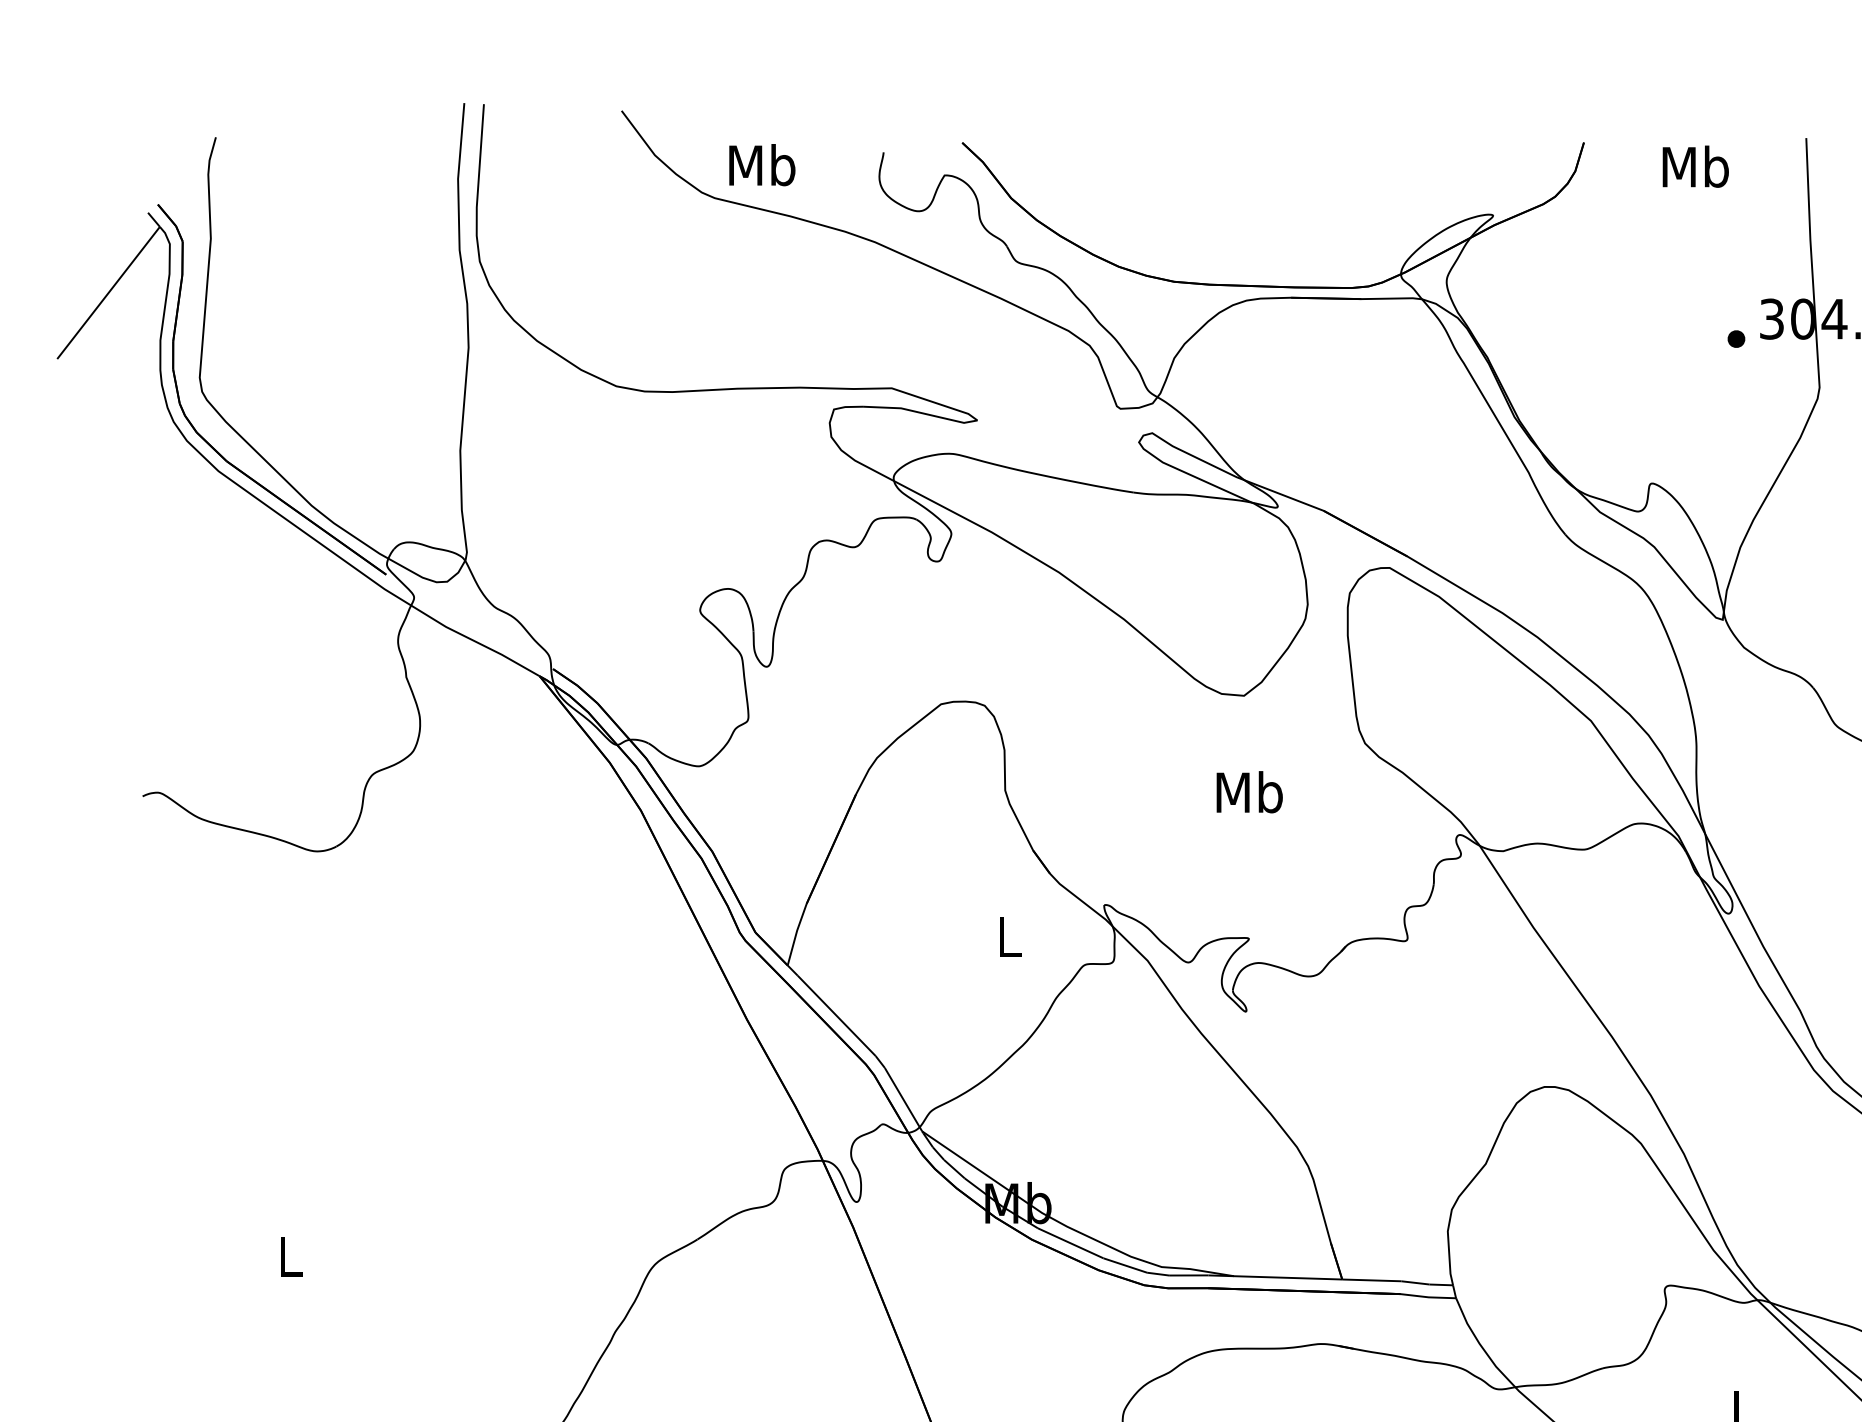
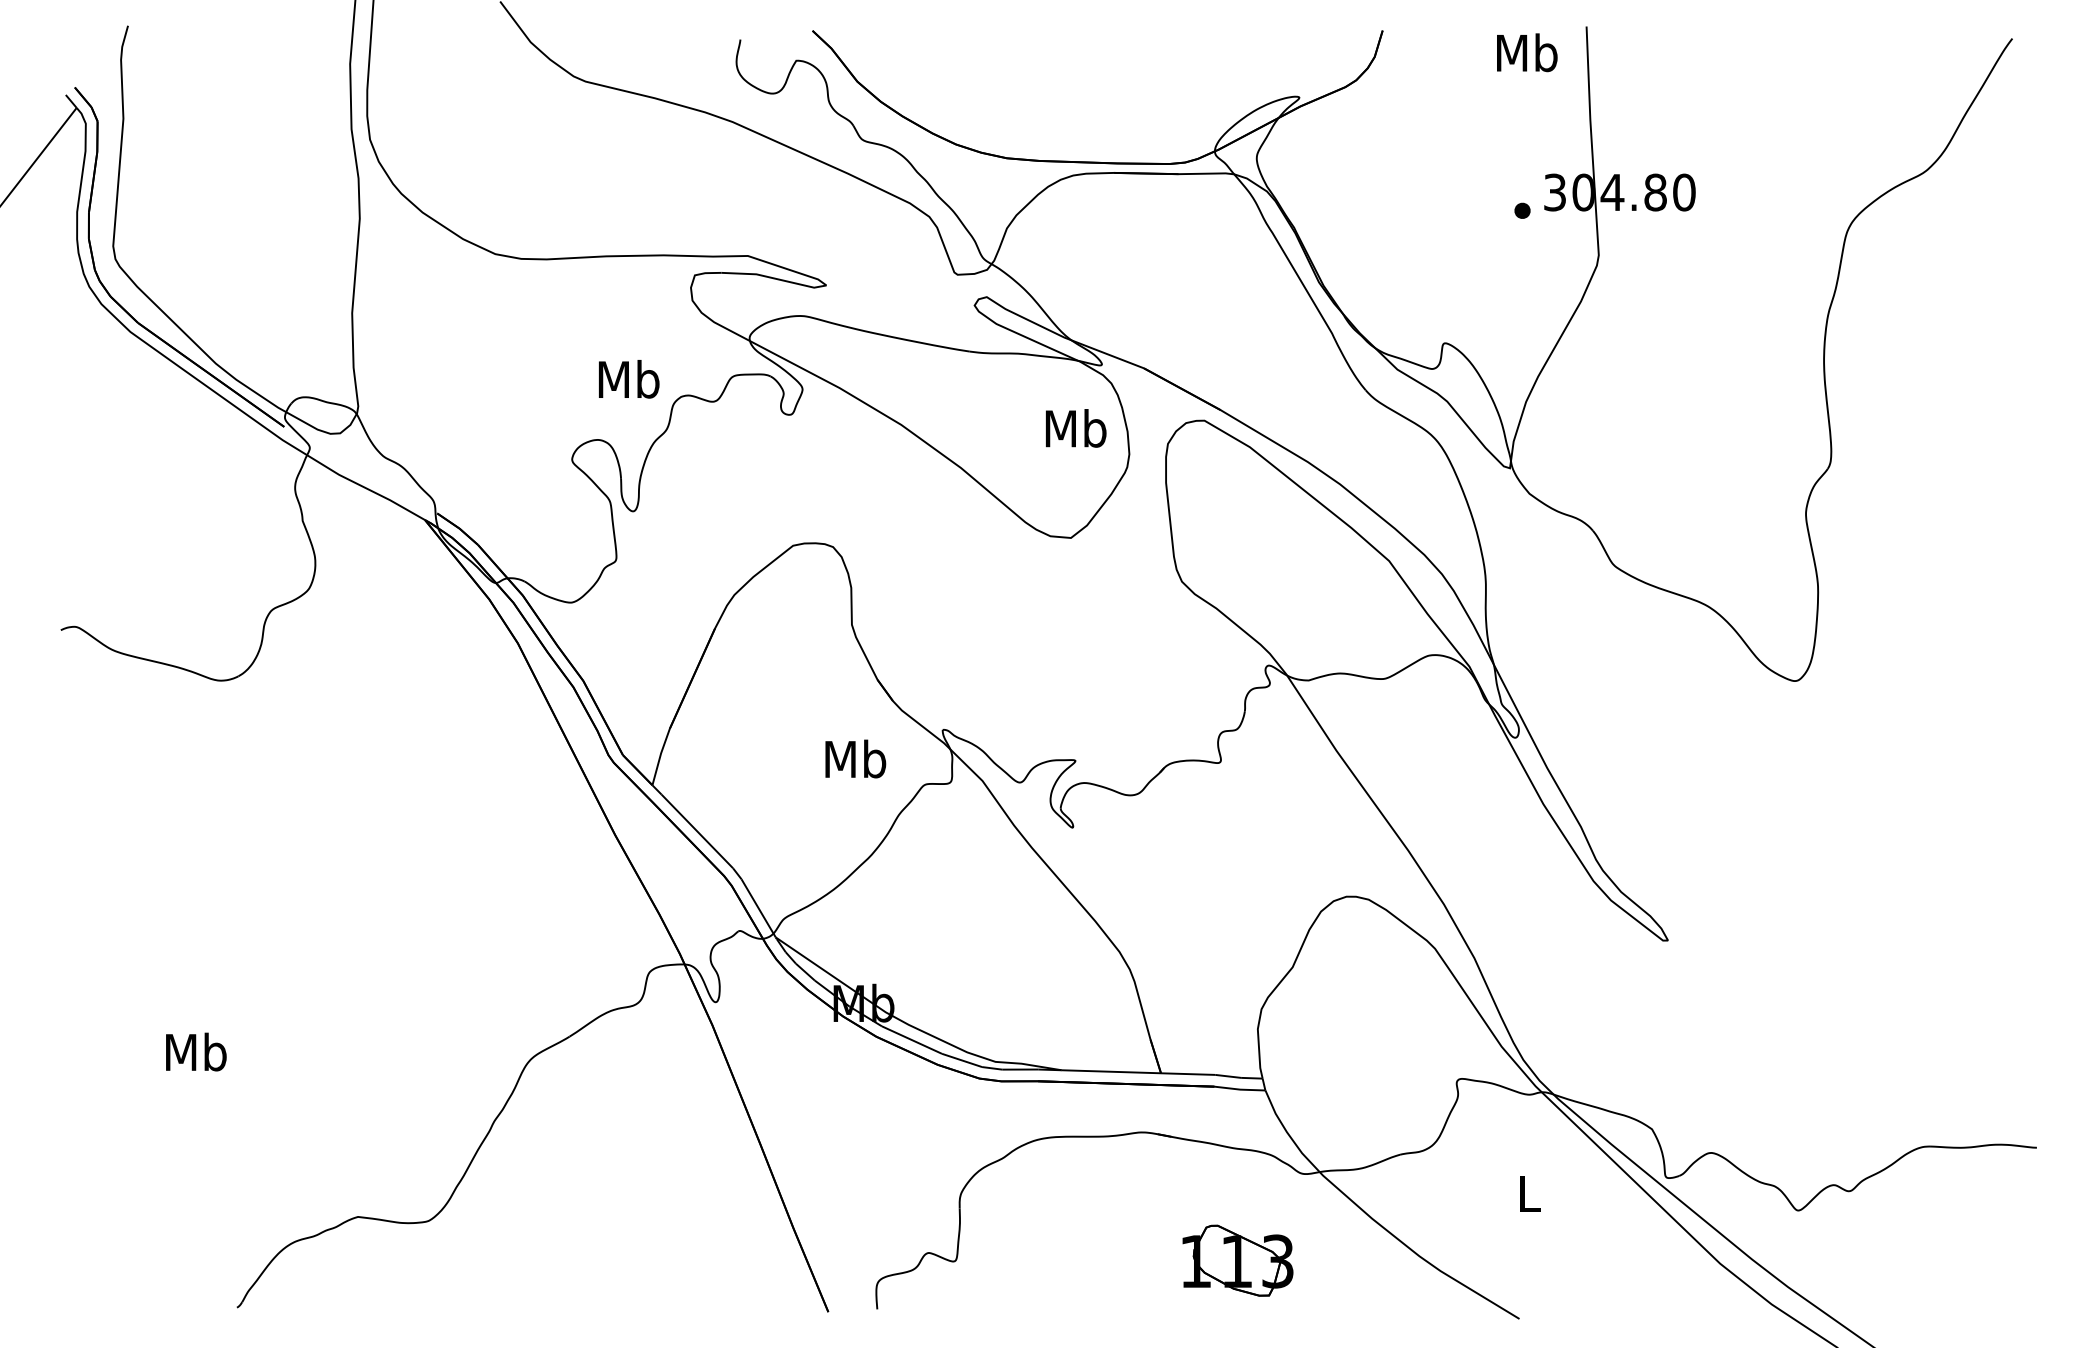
text: (762, 165) -> (629, 379), moved
text: (1696, 166) -> (1527, 52), moved
text: (1250, 792) -> (1076, 428), moved
text: (1009, 936) -> (855, 758), L -> Mb
text: (290, 1255) -> (196, 1051), L -> Mb

